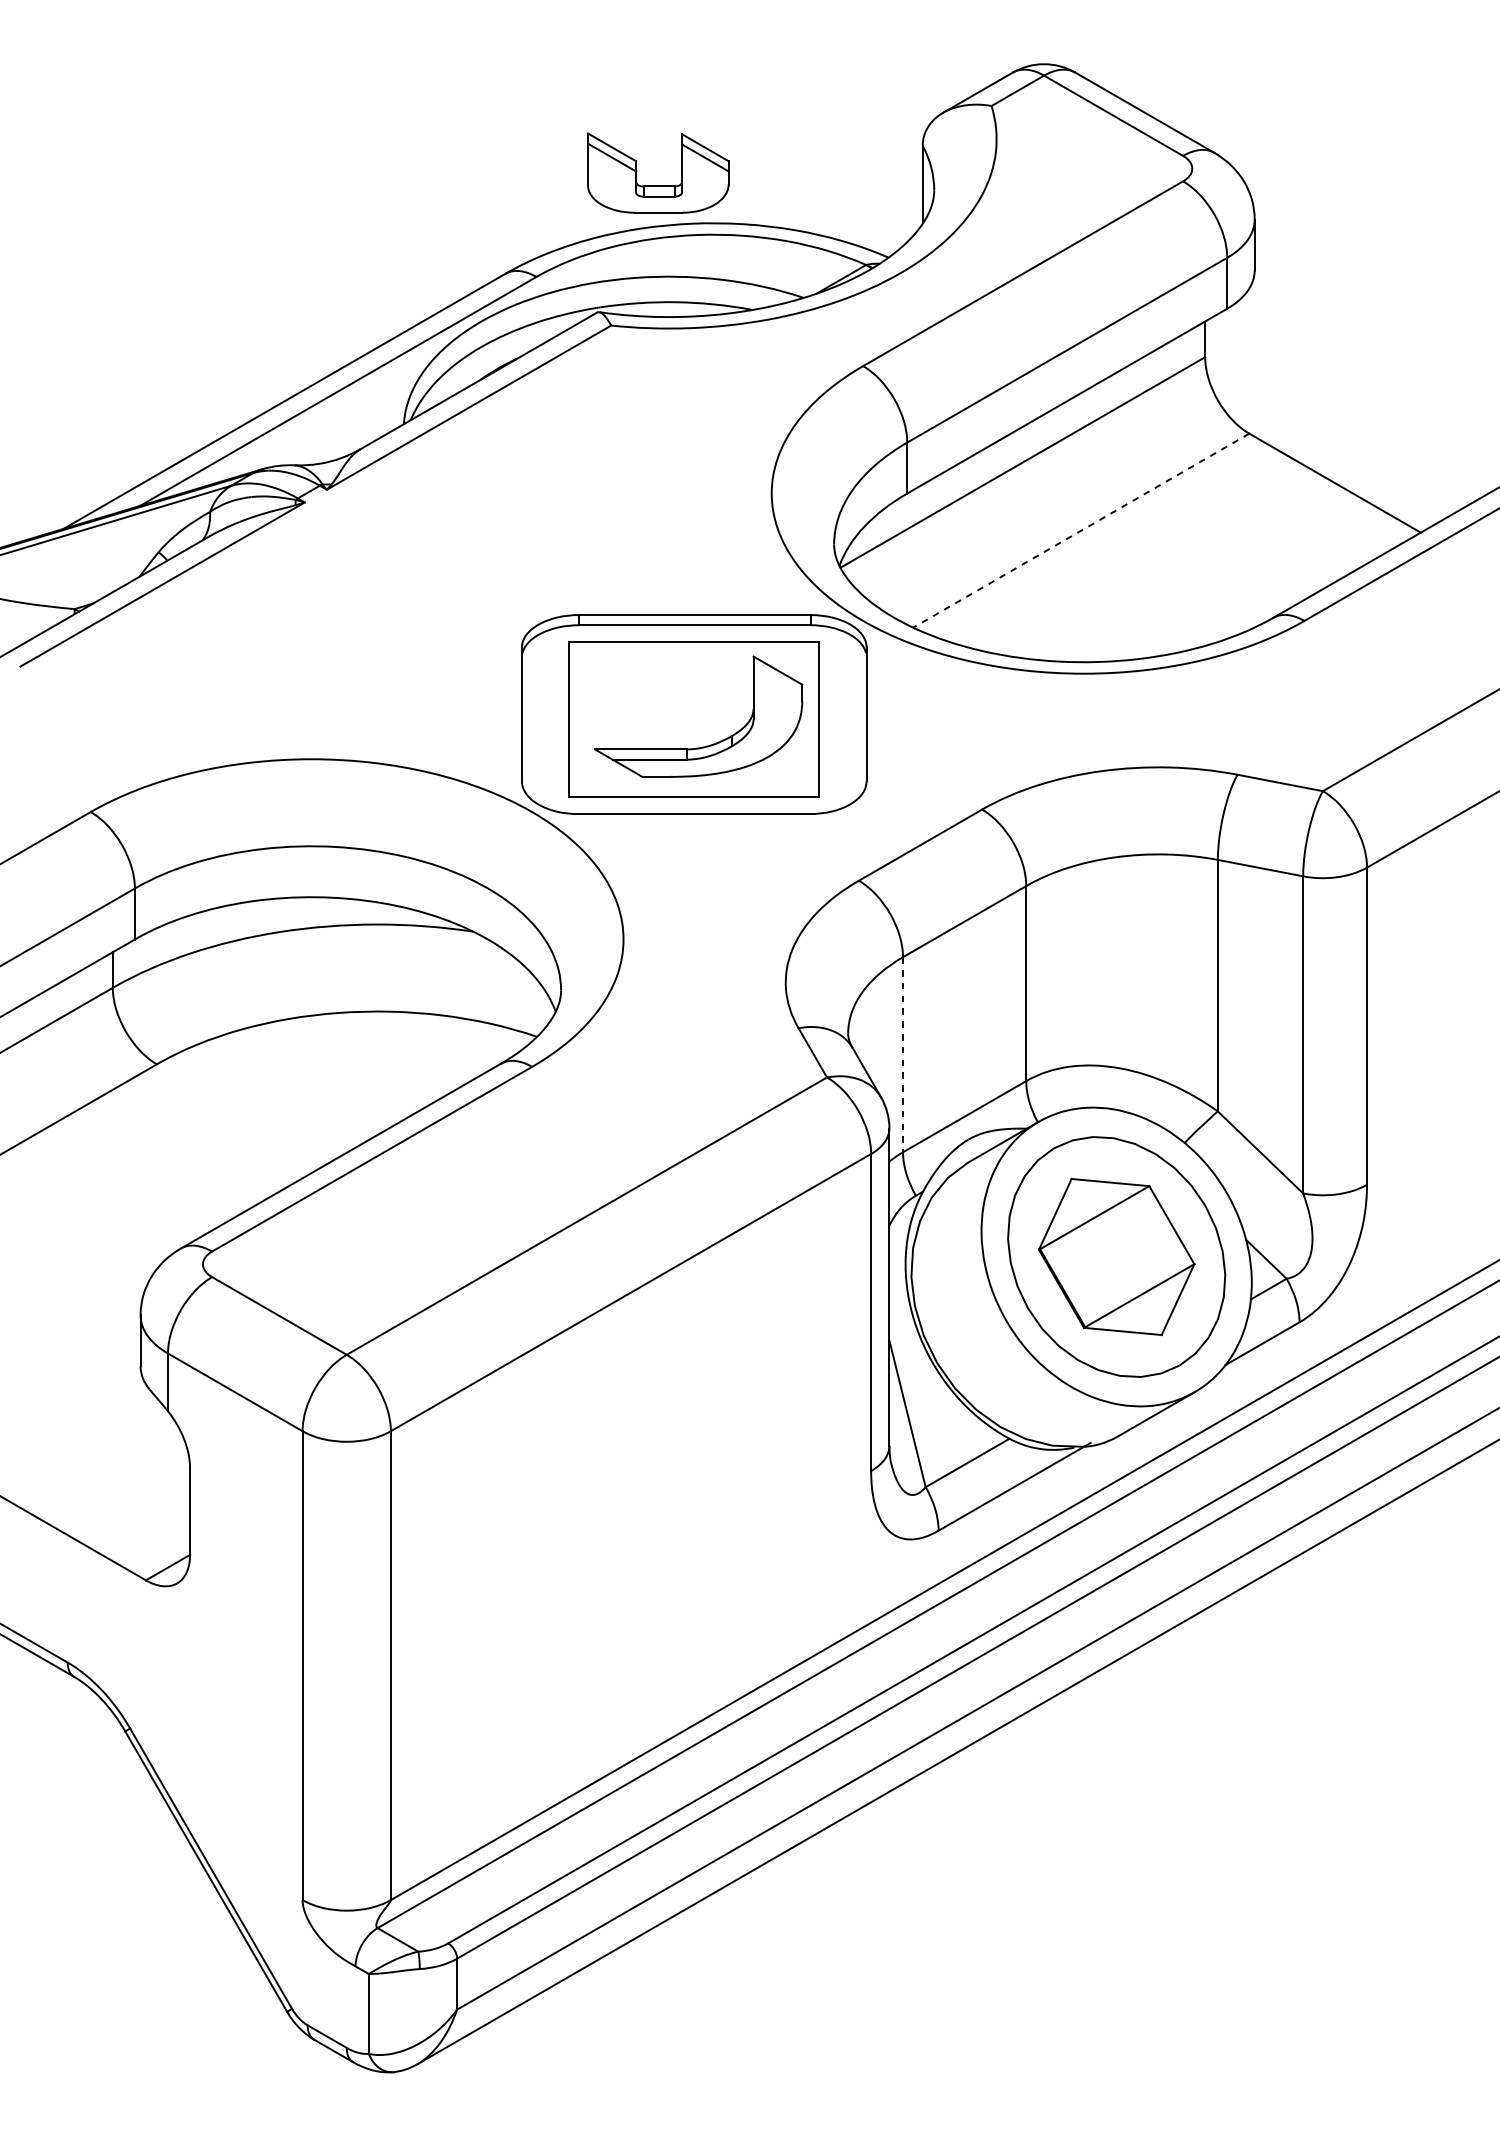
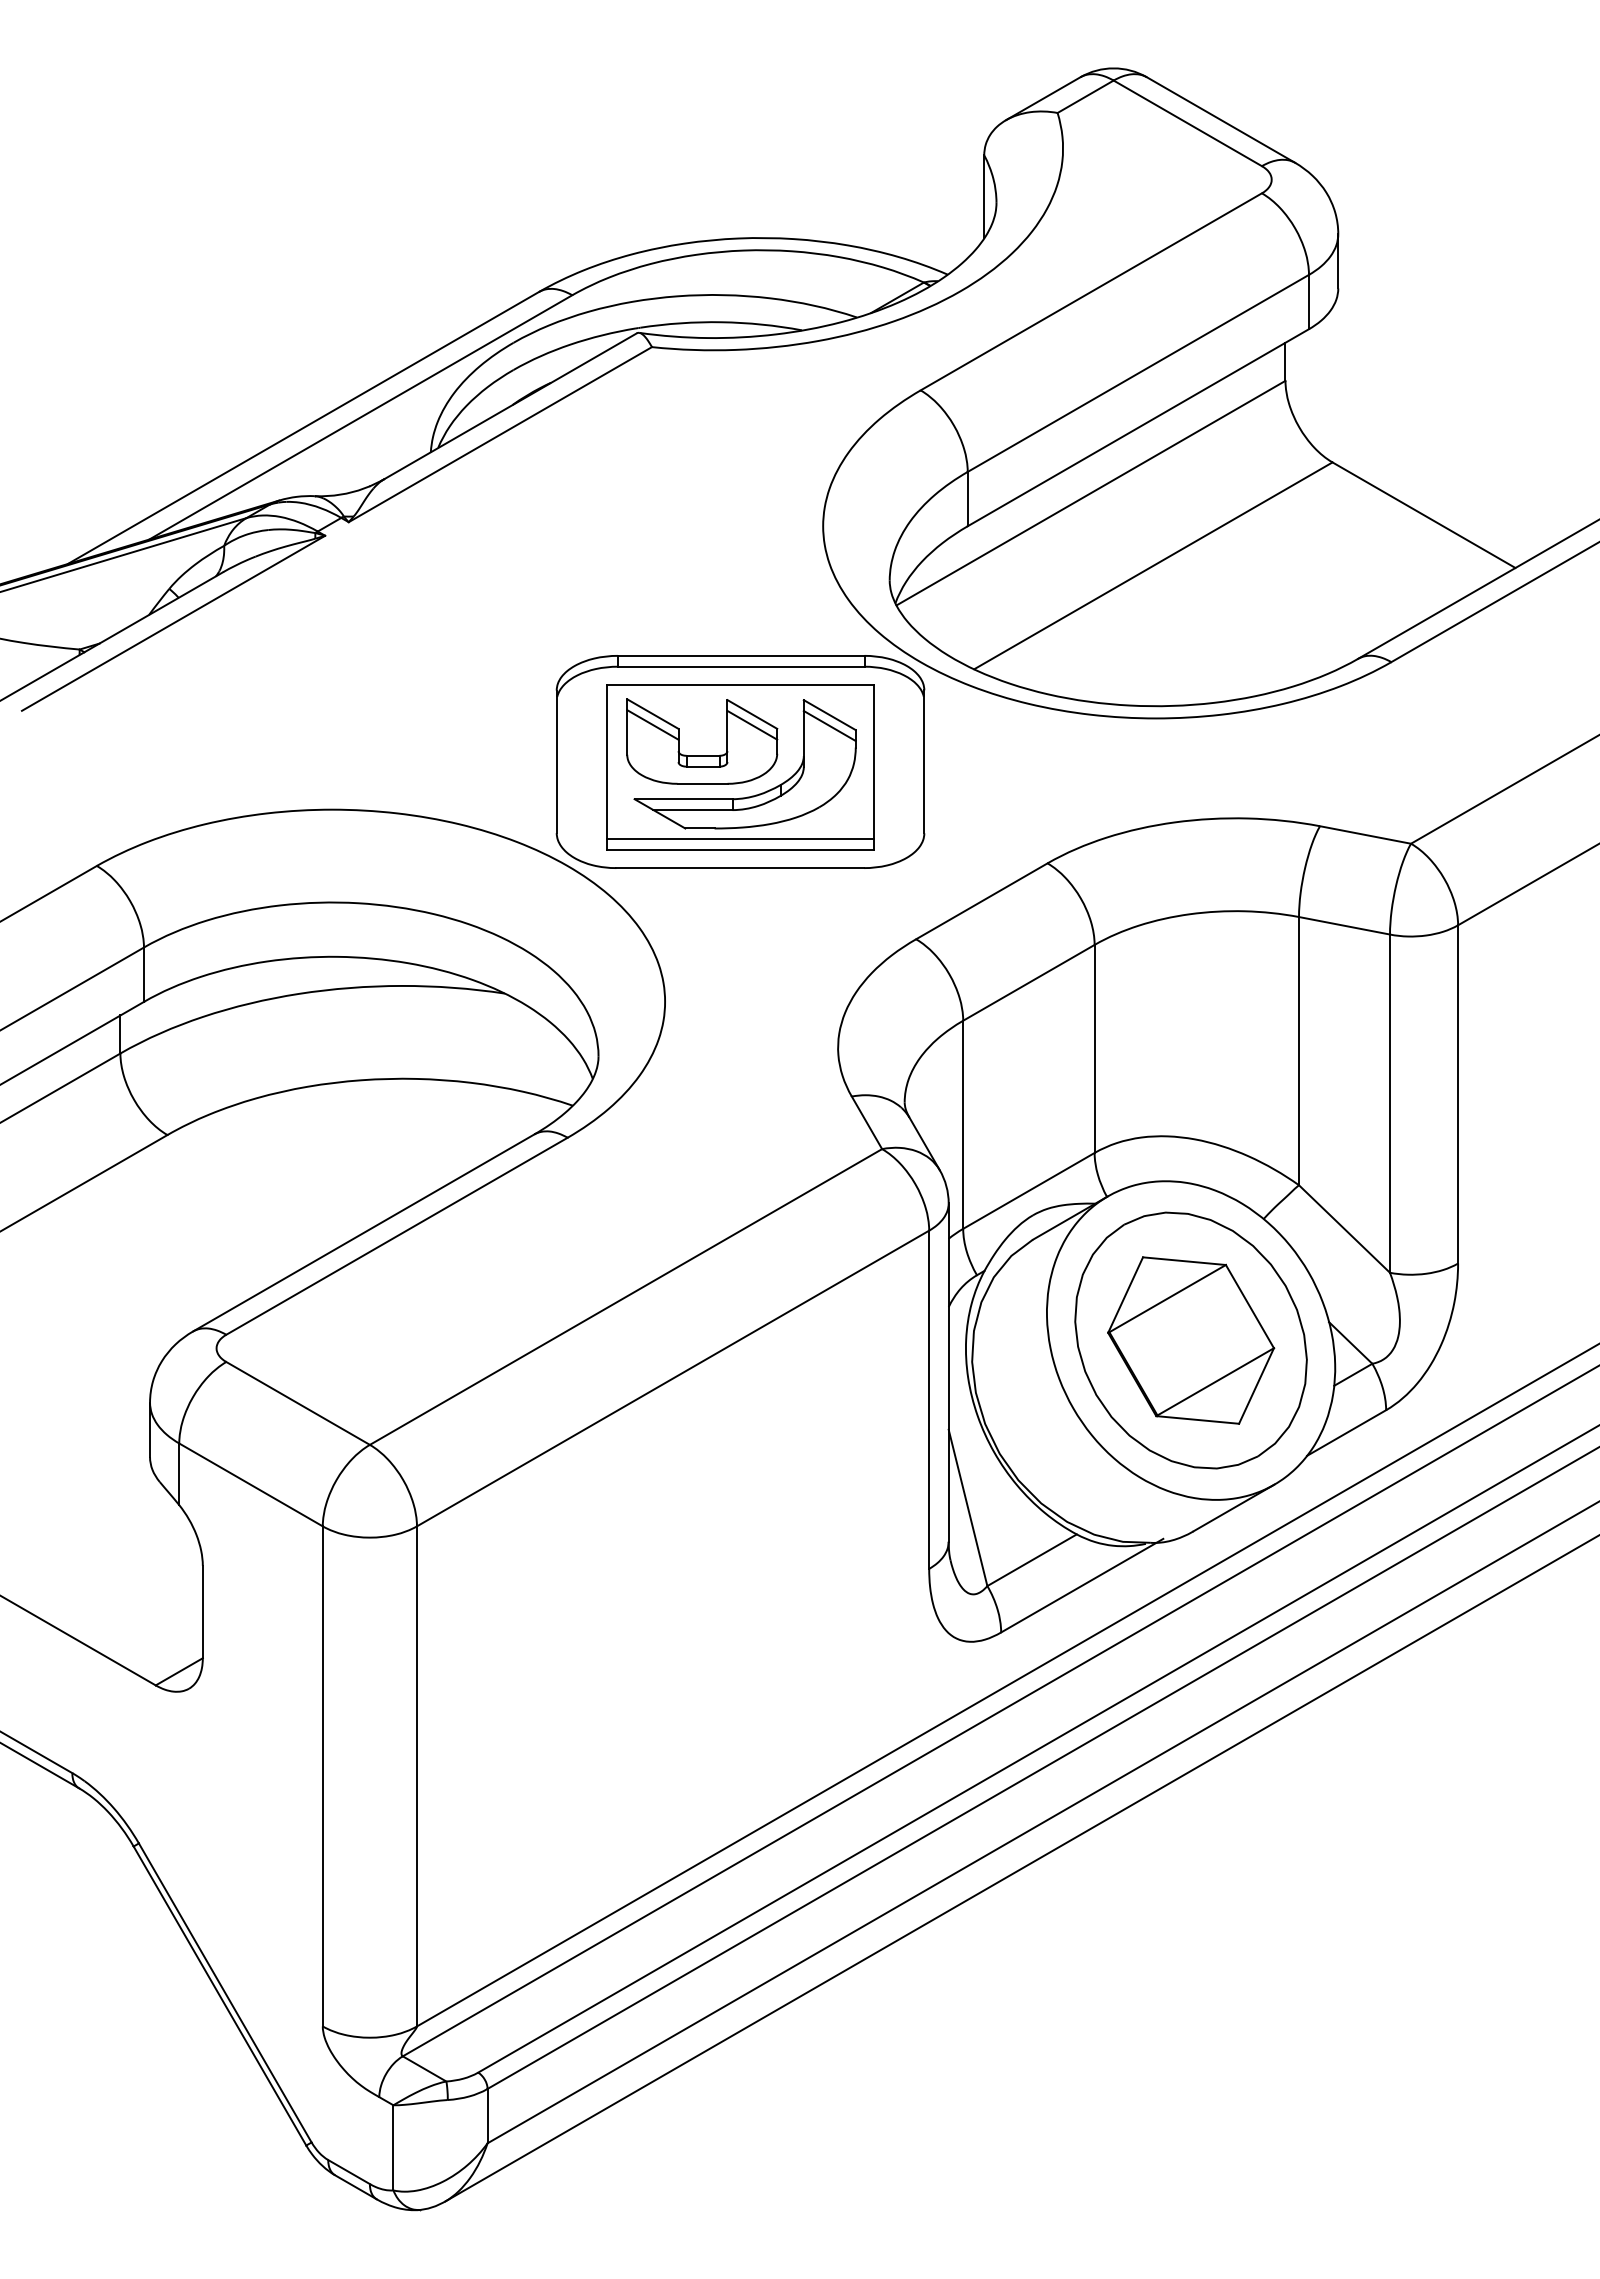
part: (658, 186) -> (702, 755), moved
line: (1081, 530) -> (1153, 565), dashed -> solid
line: (777, 681) -> (829, 726), added
line: (694, 786) -> (740, 838), added
line: (903, 1055) -> (963, 1125), dashed -> solid

